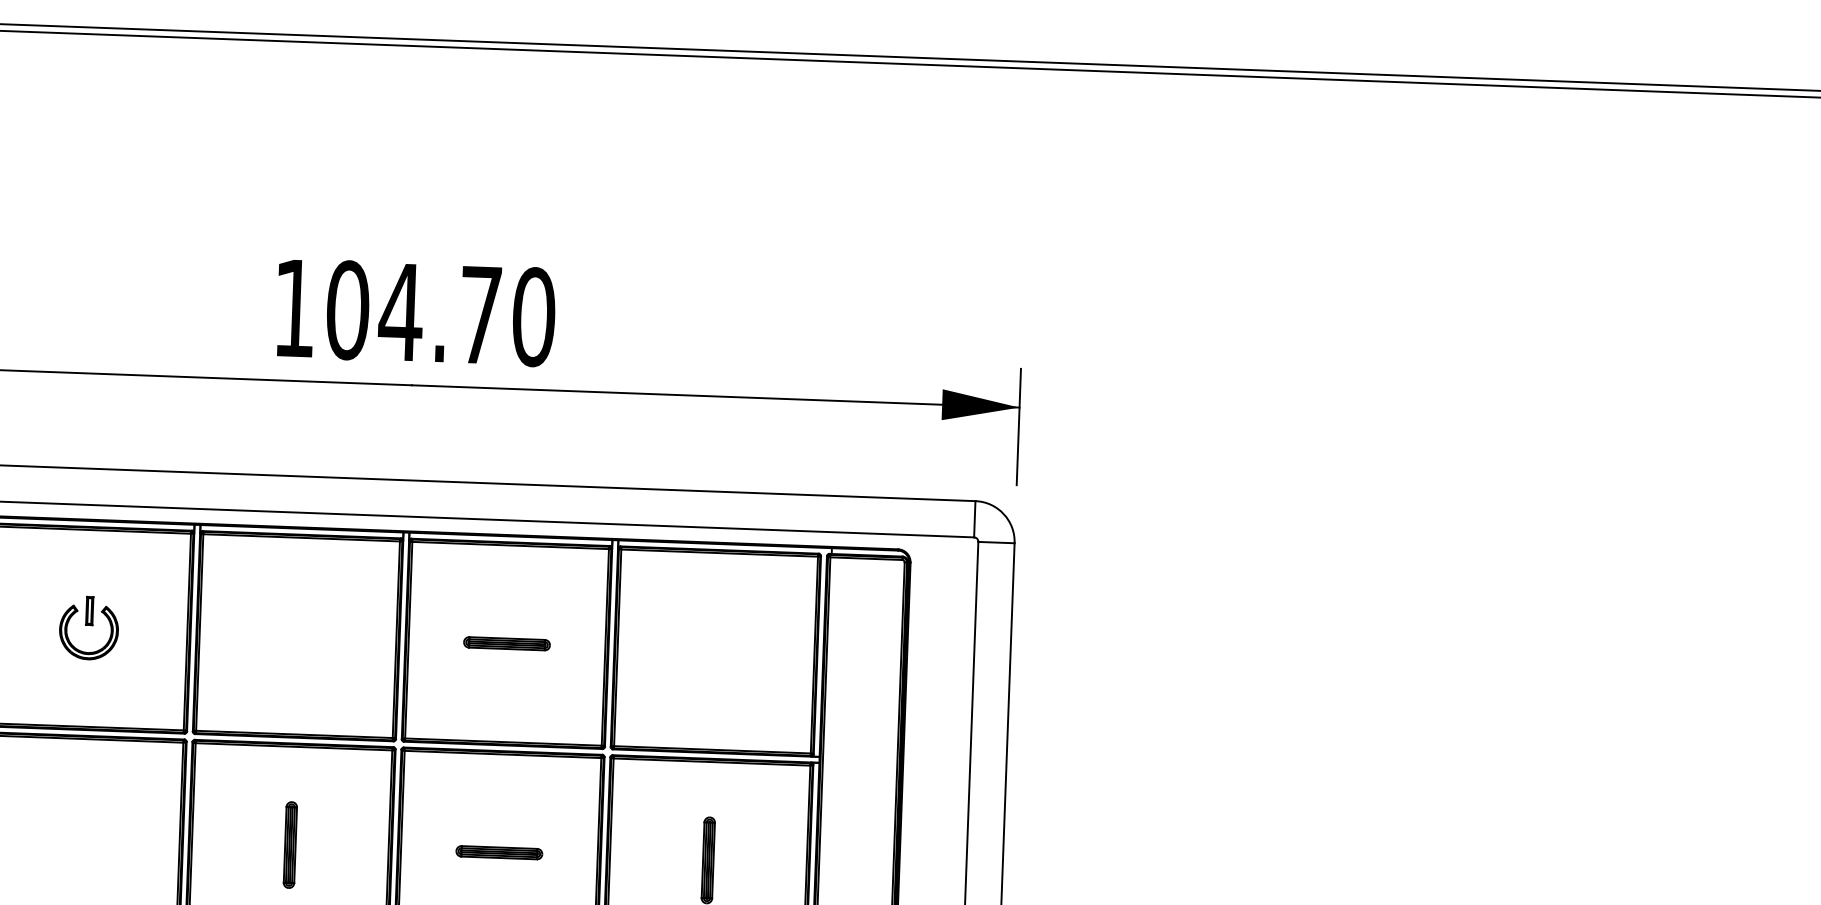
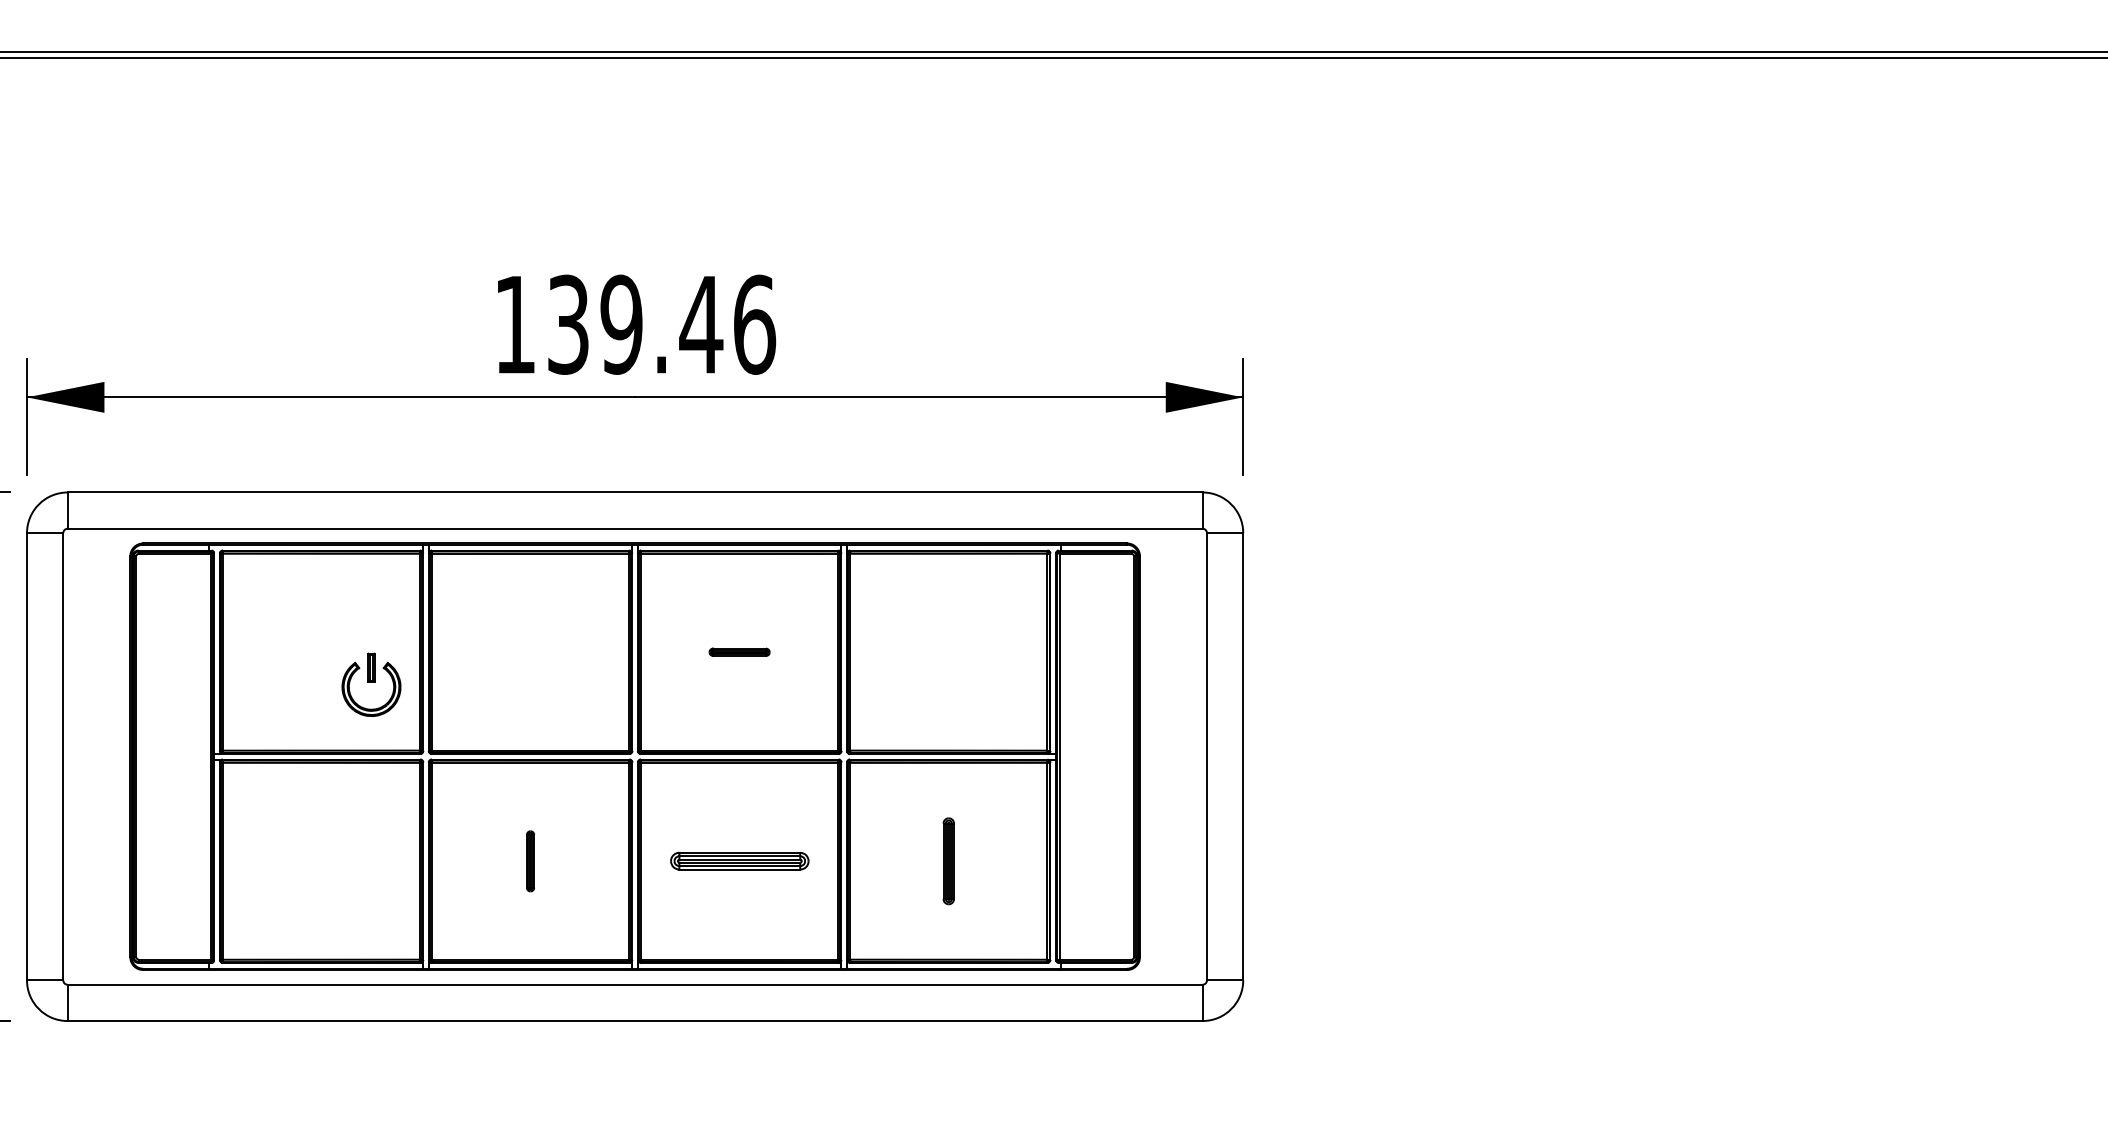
text: (440, 313) -> (661, 324), 104.70 -> 139.46
part: (89, 627) -> (371, 684), moved
part: (506, 644) -> (739, 652), size x0.7
part: (290, 845) -> (530, 861), size x0.7
part: (499, 852) -> (739, 861), size x1.6

